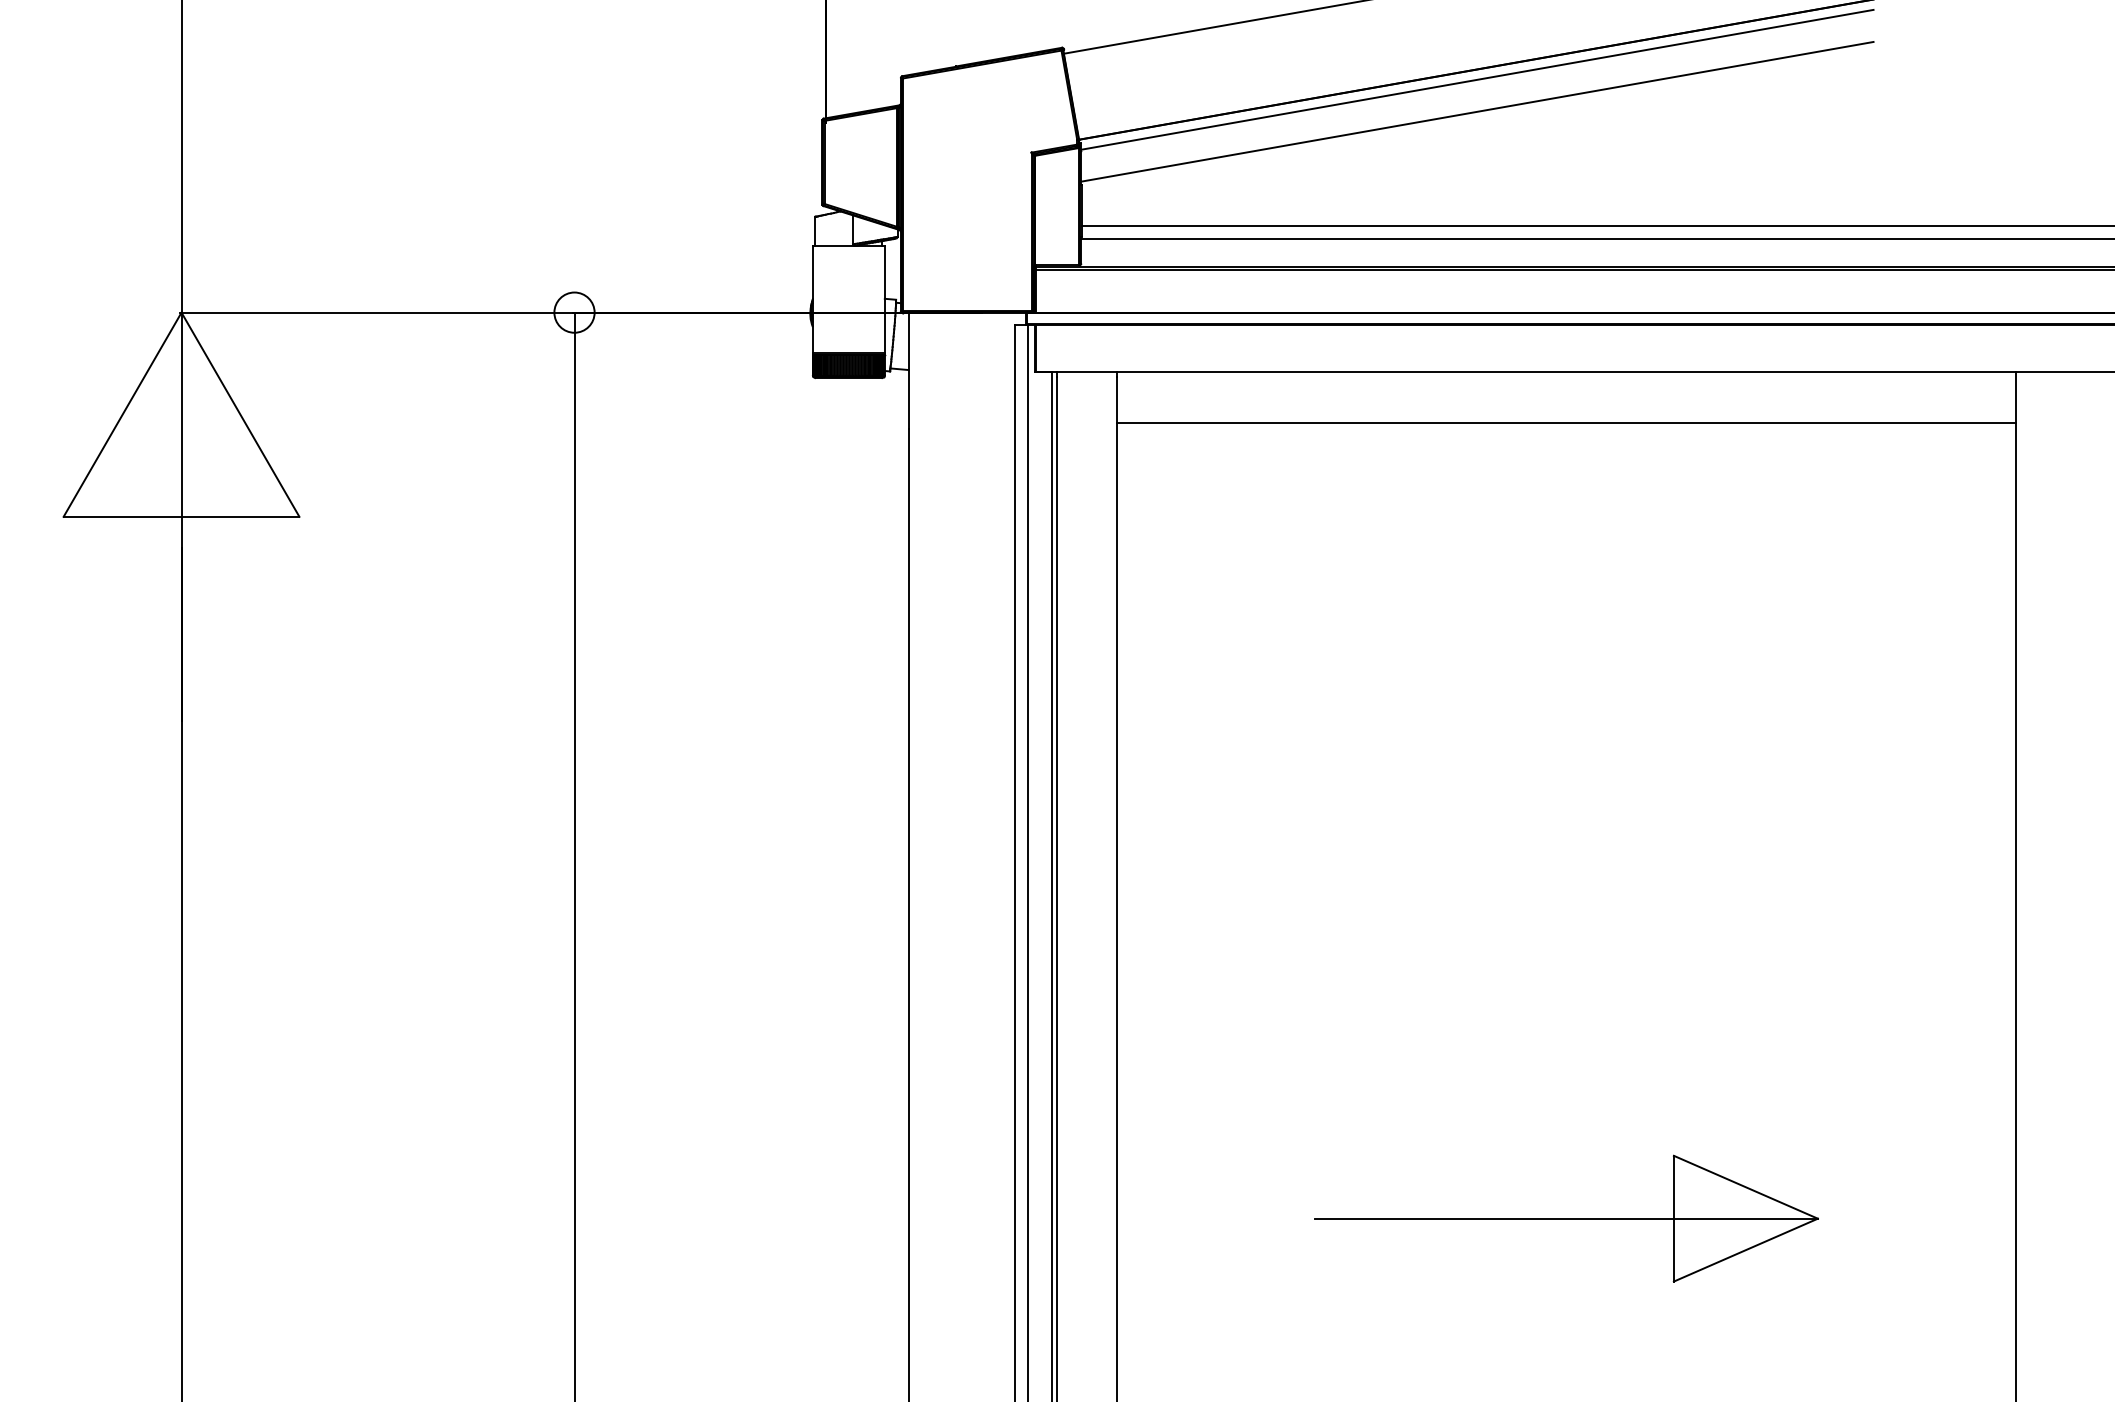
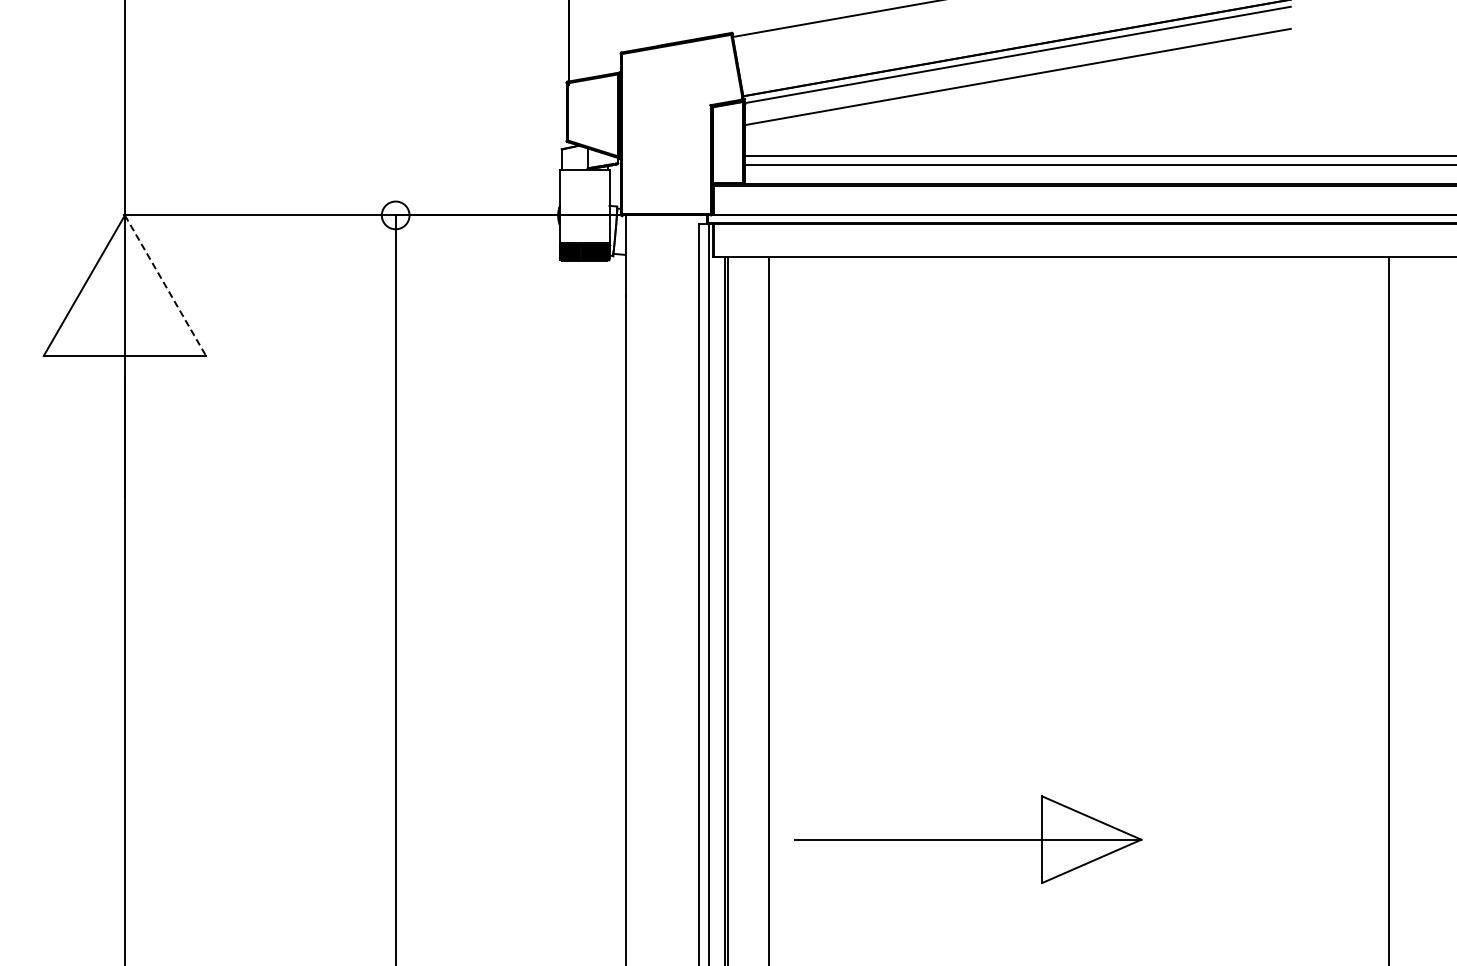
line: (240, 415) -> (165, 286), solid -> dashed
line: (1565, 423) -> (1078, 291), removed
part: (1566, 1218) -> (968, 839), moved

